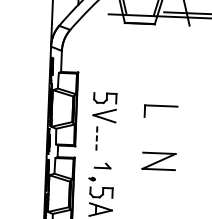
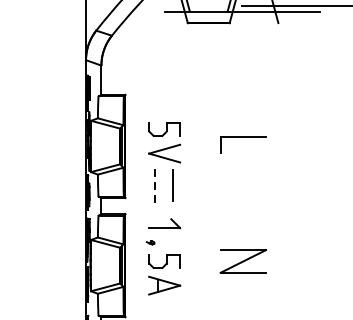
line: (109, 138) -> (173, 185), added
part: (158, 161) -> (242, 261), moved
part: (102, 165) -> (164, 223), size x1.43

